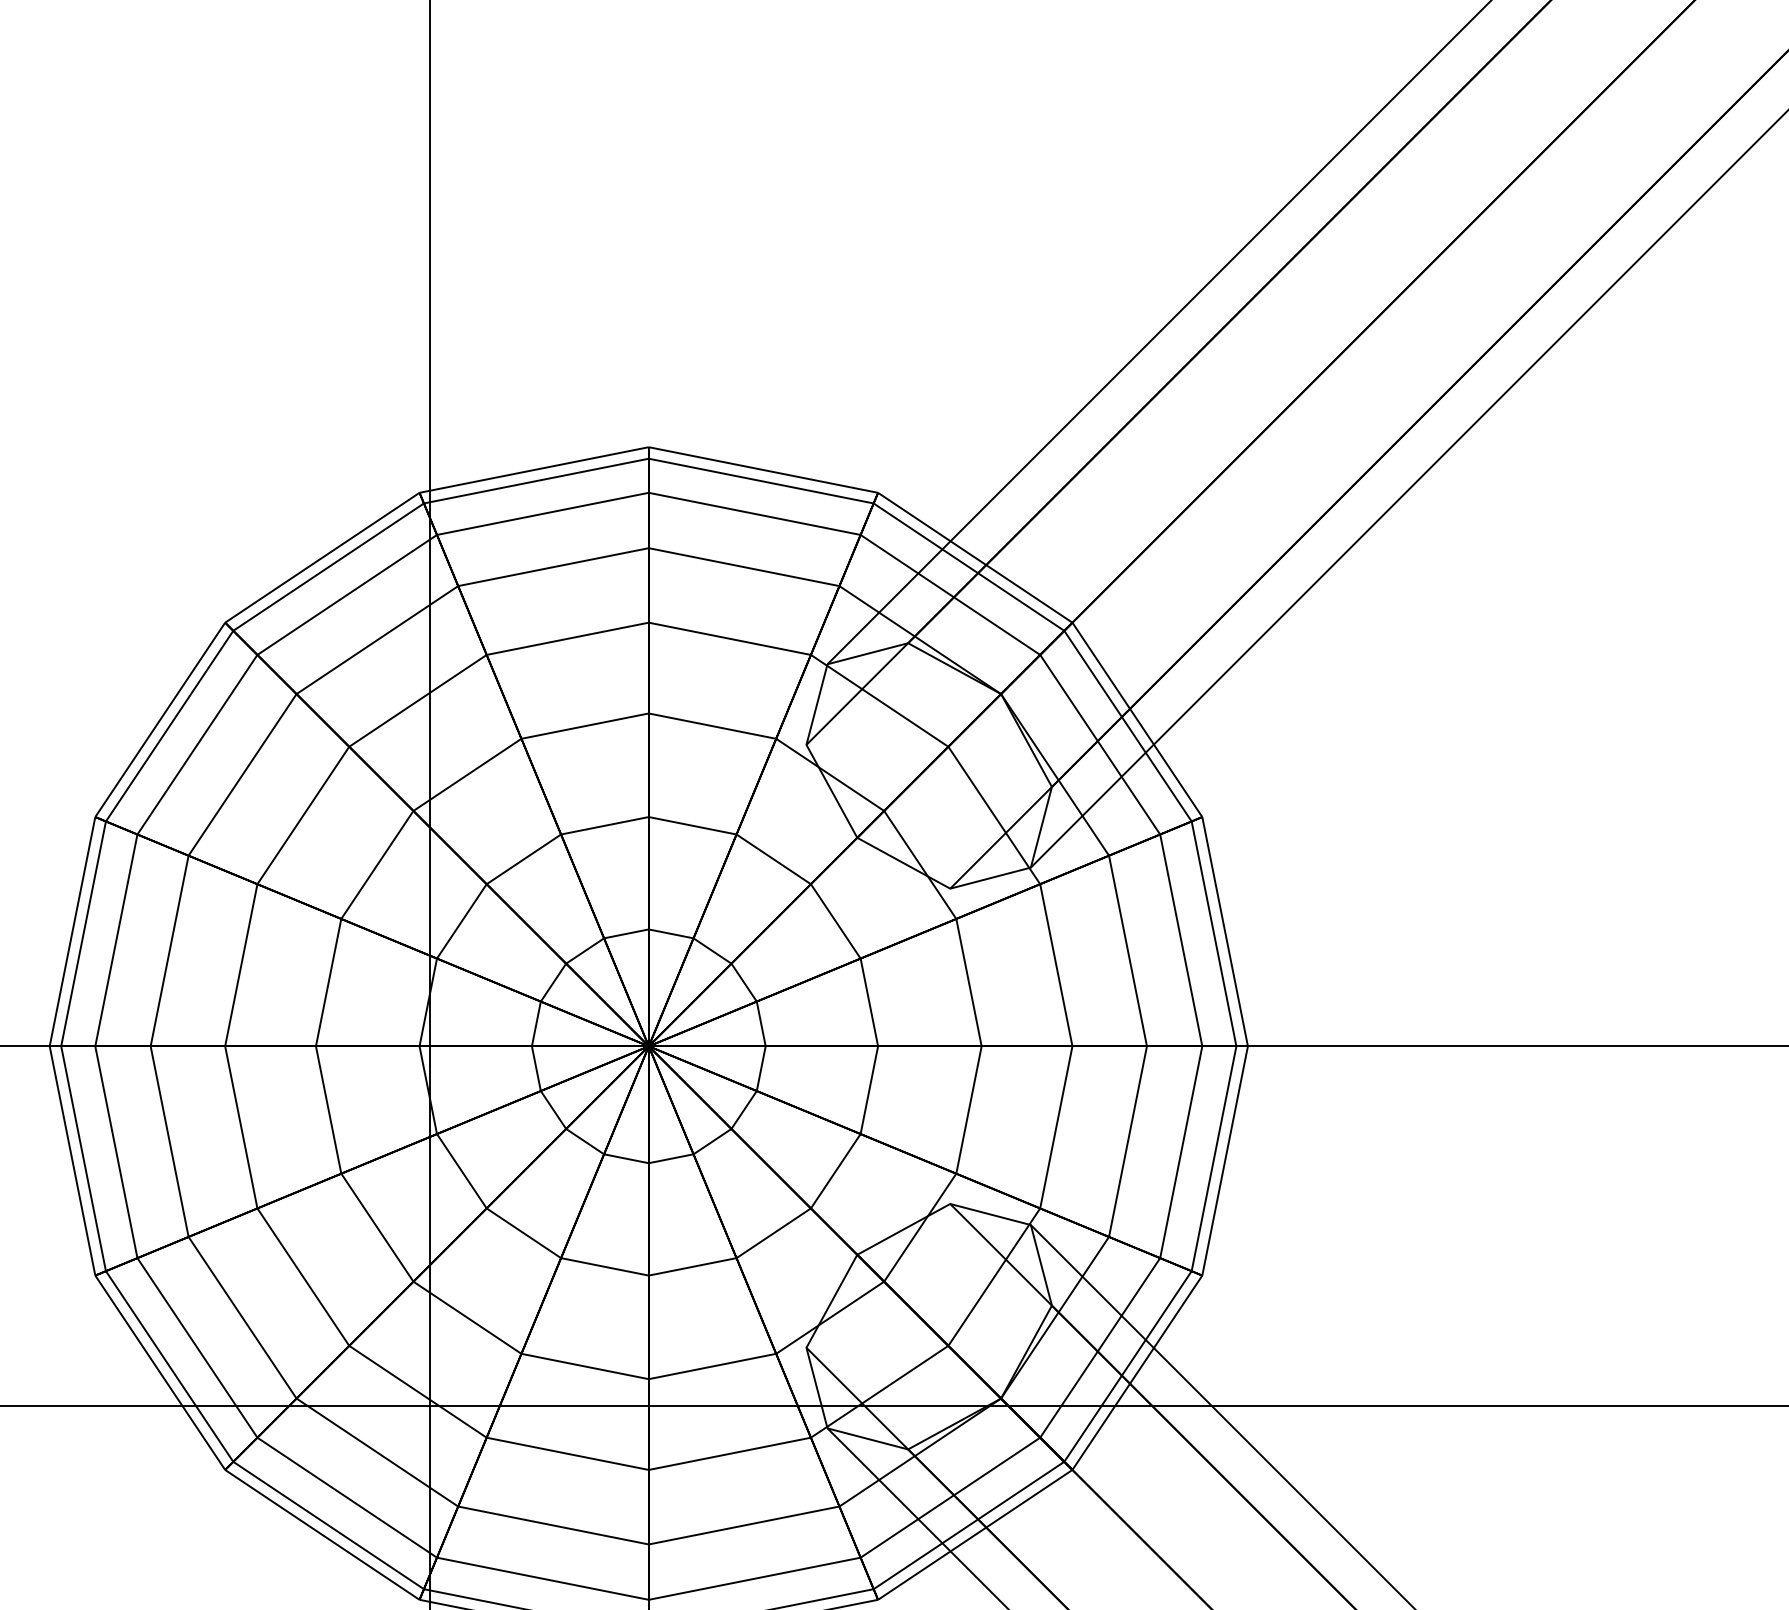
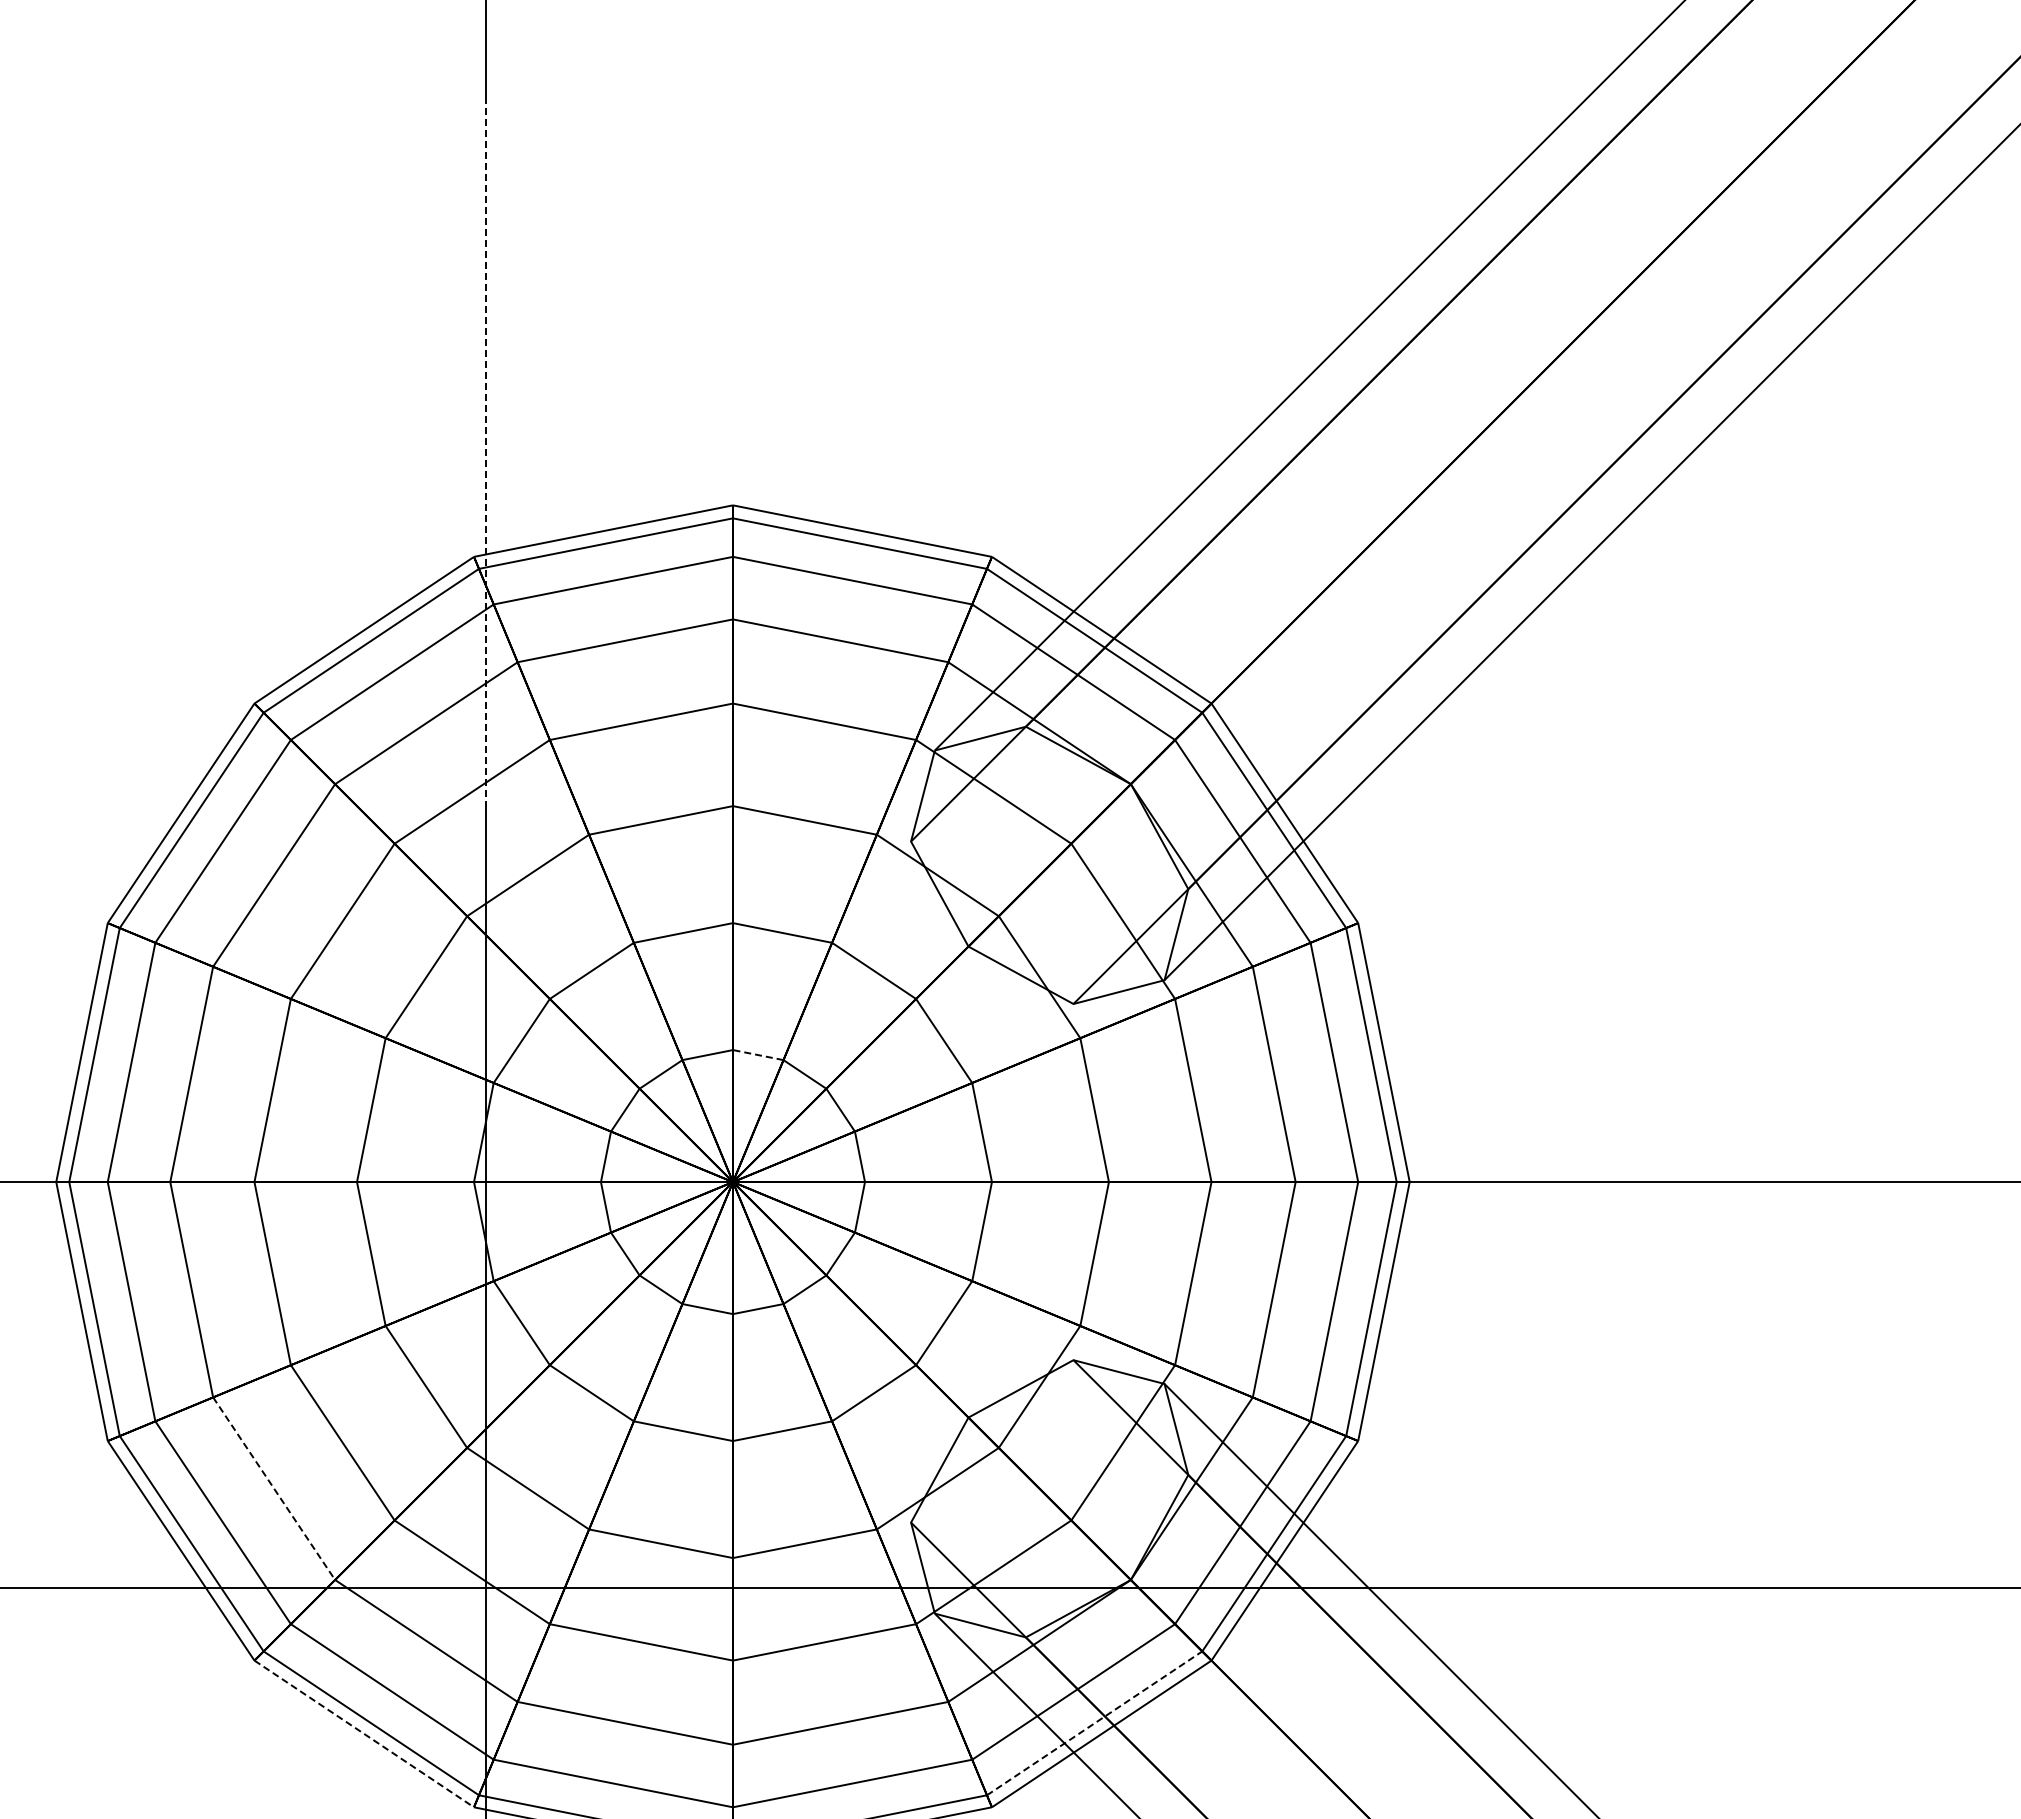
line: (430, 400) -> (486, 452), solid -> dashed
line: (671, 934) -> (758, 1055), solid -> dashed
line: (242, 1317) -> (274, 1488), solid -> dashed
line: (969, 1525) -> (1095, 1723), solid -> dashed
line: (322, 1535) -> (364, 1734), solid -> dashed

